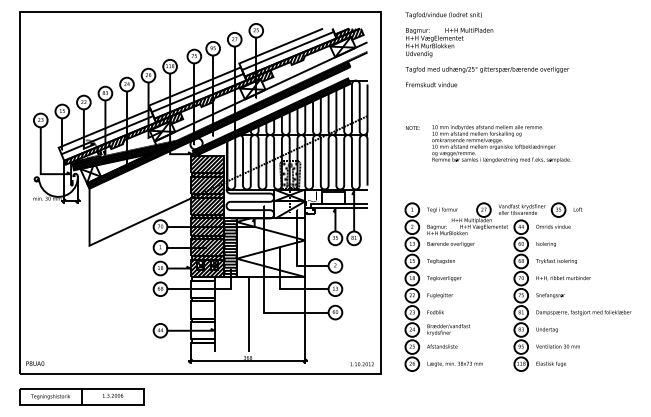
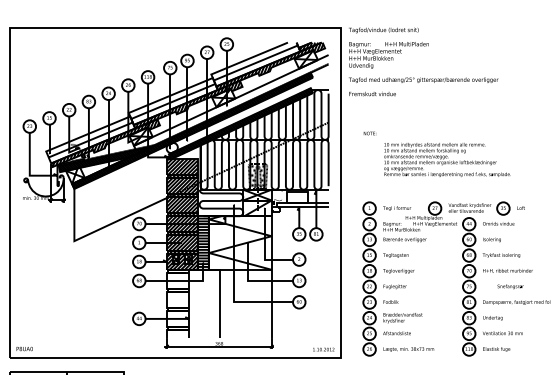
text: (487, 49) -> (423, 61), moved
text: (501, 143) -> (447, 159), moved
text: (550, 295) -> (510, 286), moved

